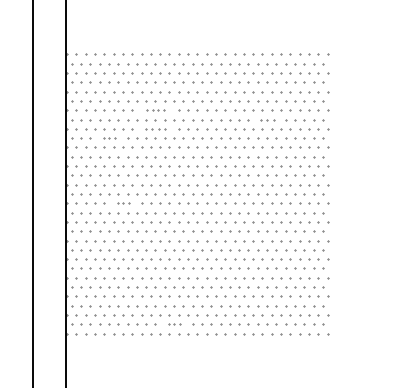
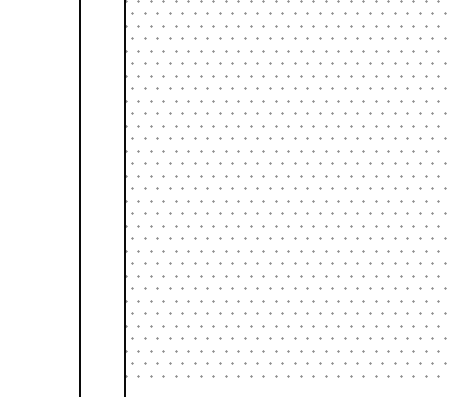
part: (155, 110) -> (244, 76), size x1.67
part: (267, 120) -> (395, 89), size x1.43
part: (155, 129) -> (244, 101), size x1.43
part: (109, 138) -> (182, 113), size x1.67
part: (123, 203) -> (201, 201), size x1.67
part: (174, 324) -> (270, 363), size x1.67

